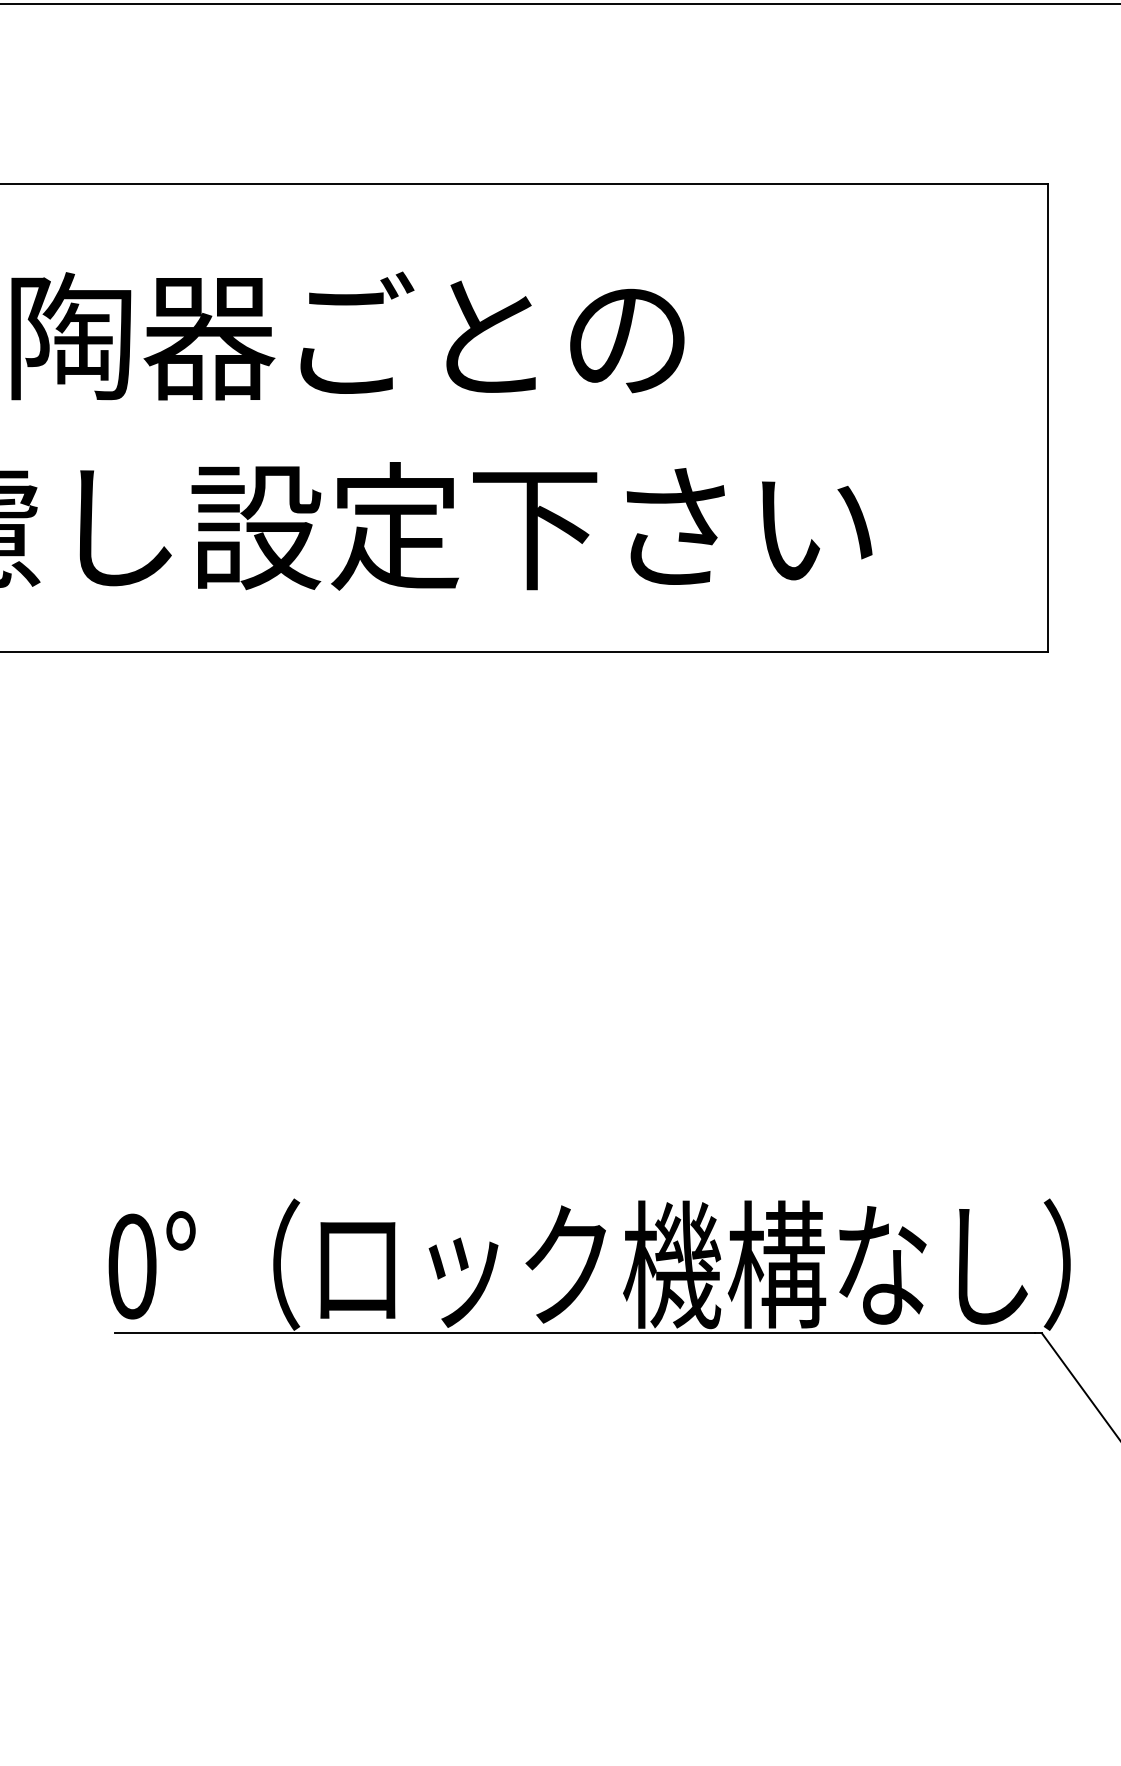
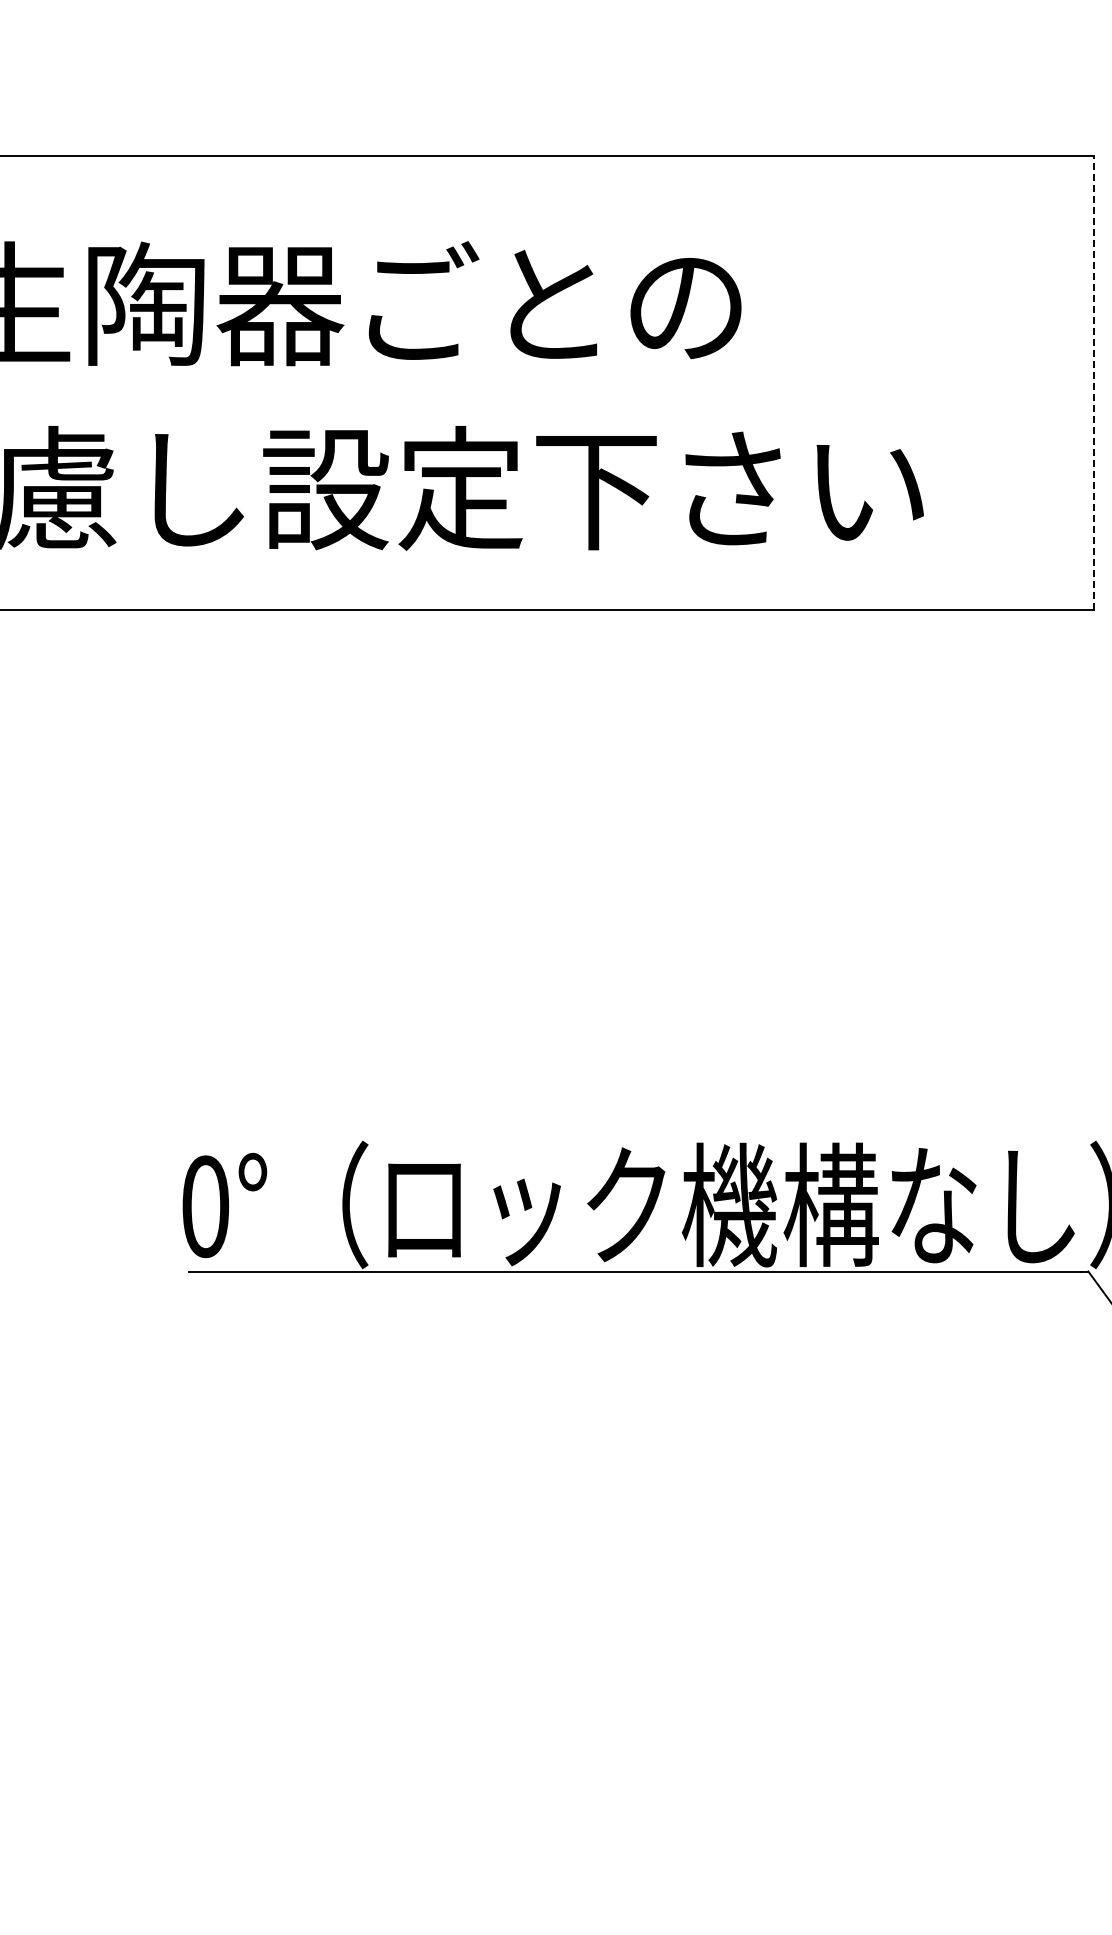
line: (1048, 417) -> (1094, 382), solid -> dashed

